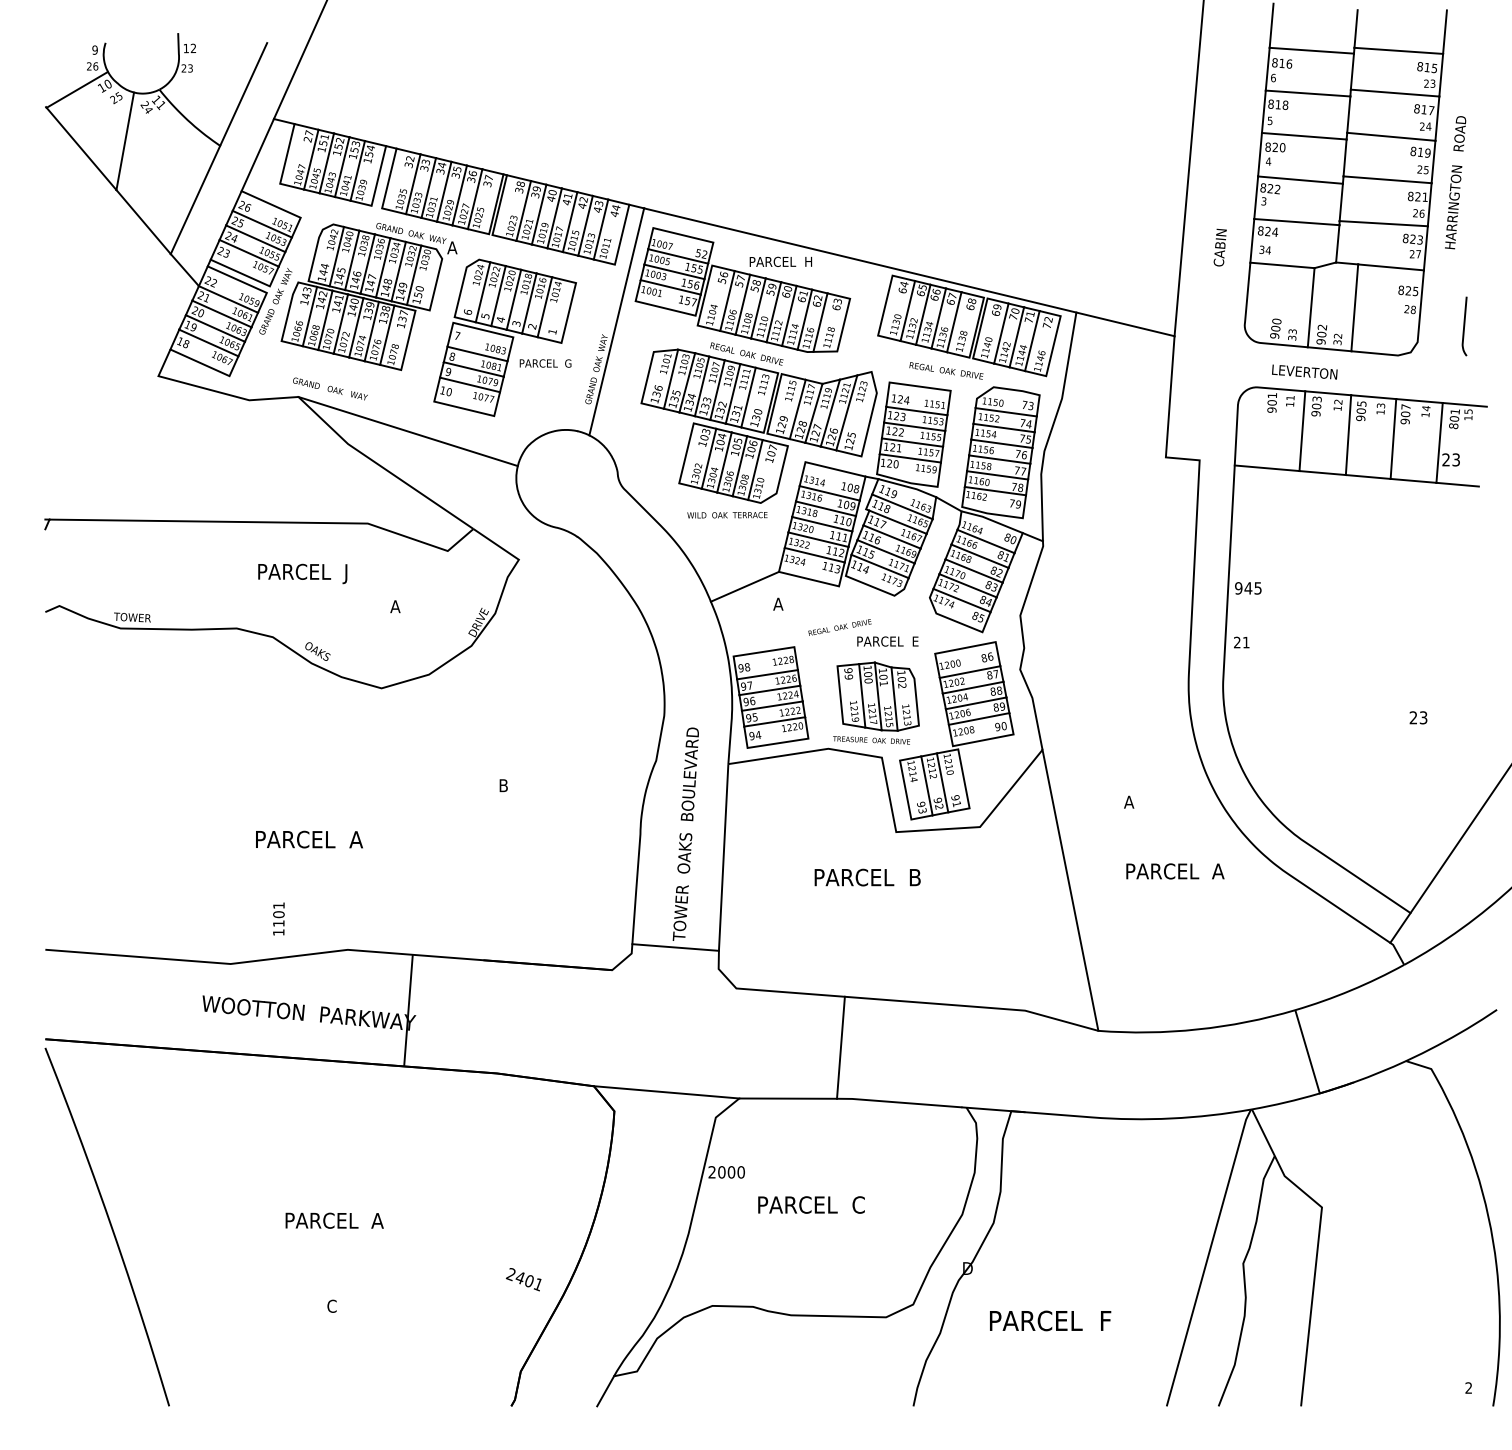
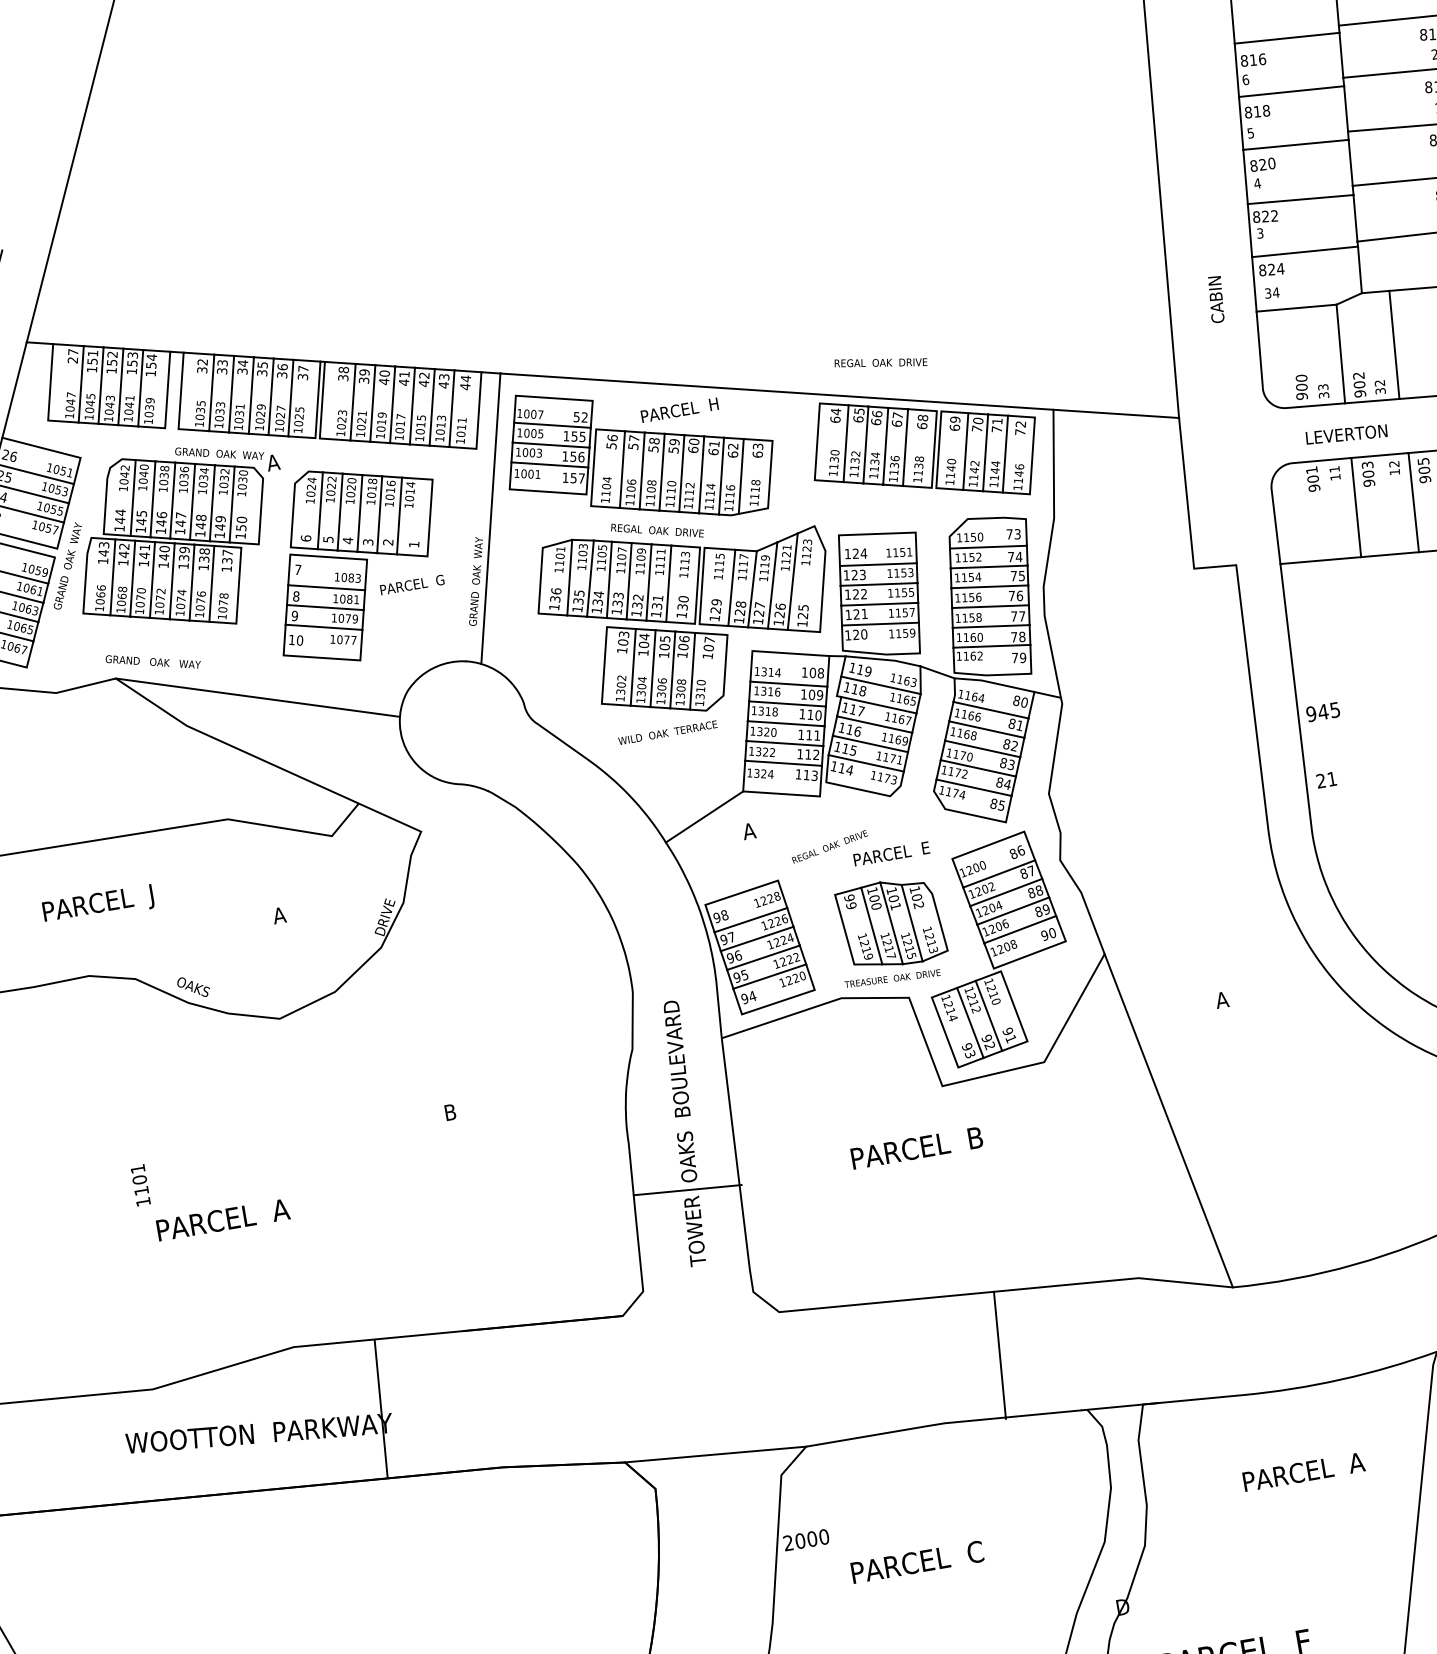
text: (946, 370) -> (880, 362), moved
text: (302, 573) -> (98, 904), moved
text: (1175, 871) -> (1304, 1471), moved
text: (278, 918) -> (140, 1184), moved
line: (675, 947) -> (687, 1190), moved
line: (840, 1047) -> (999, 1355), moved

